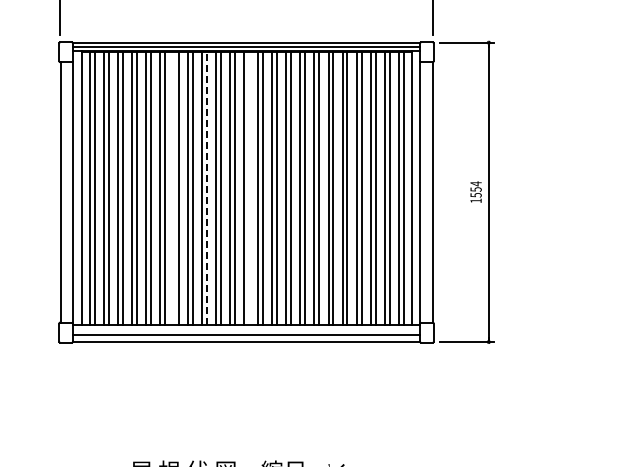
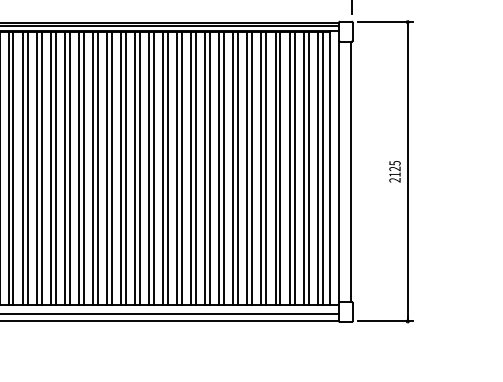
line: (173, 188) -> (92, 167), added
line: (206, 188) -> (125, 167), dashed -> solid
line: (249, 188) -> (168, 167), added
text: (475, 192) -> (394, 171), 1554 -> 2125

